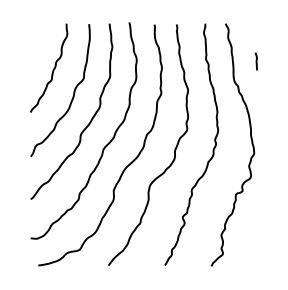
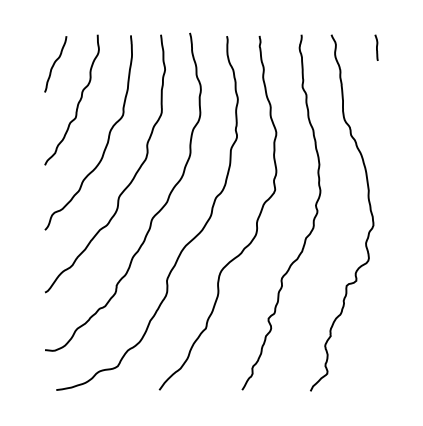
curve: (37, 43) -> (55, 63), added
line: (255, 61) -> (375, 47), moved

